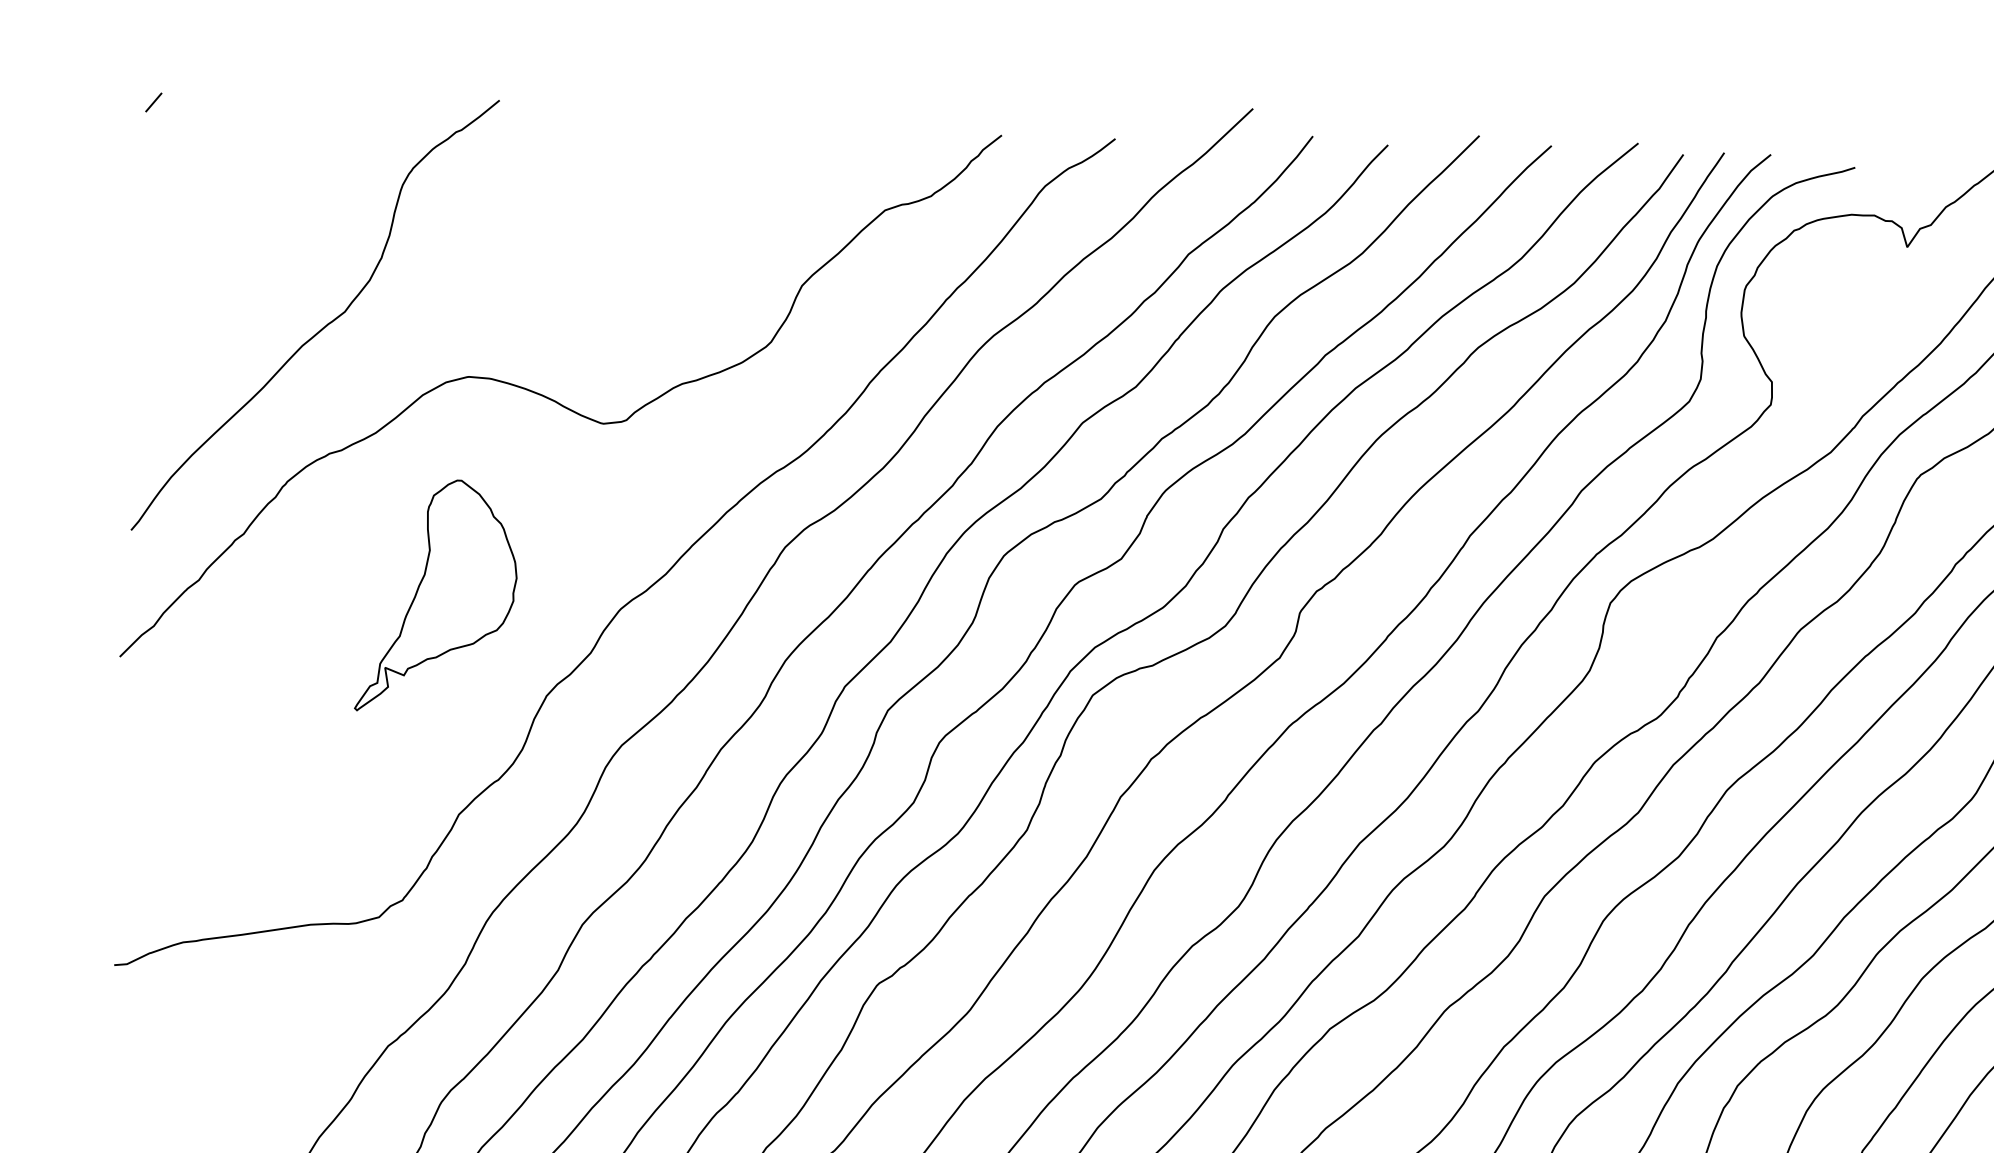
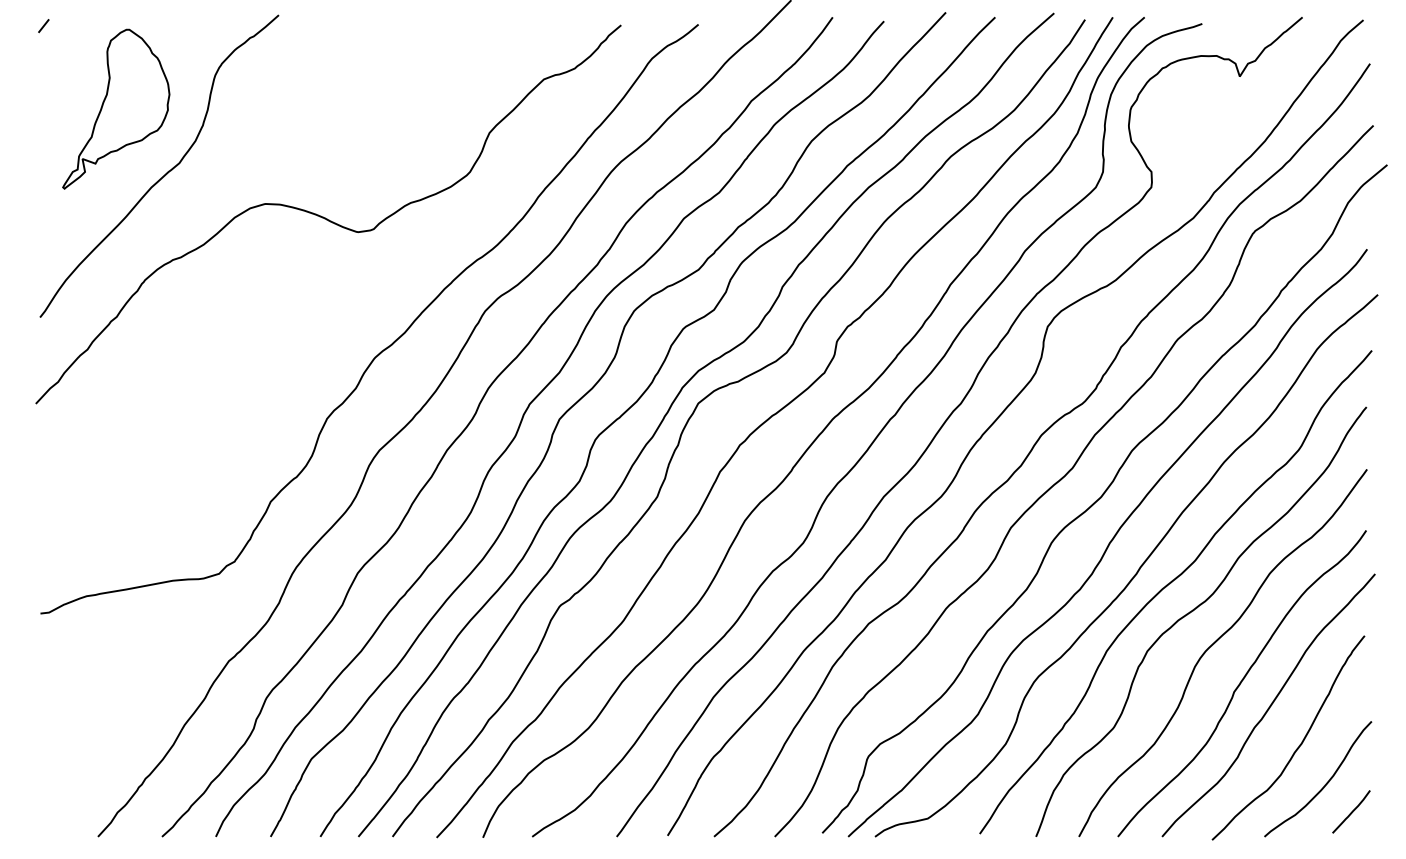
part: (437, 595) -> (116, 108), moved

